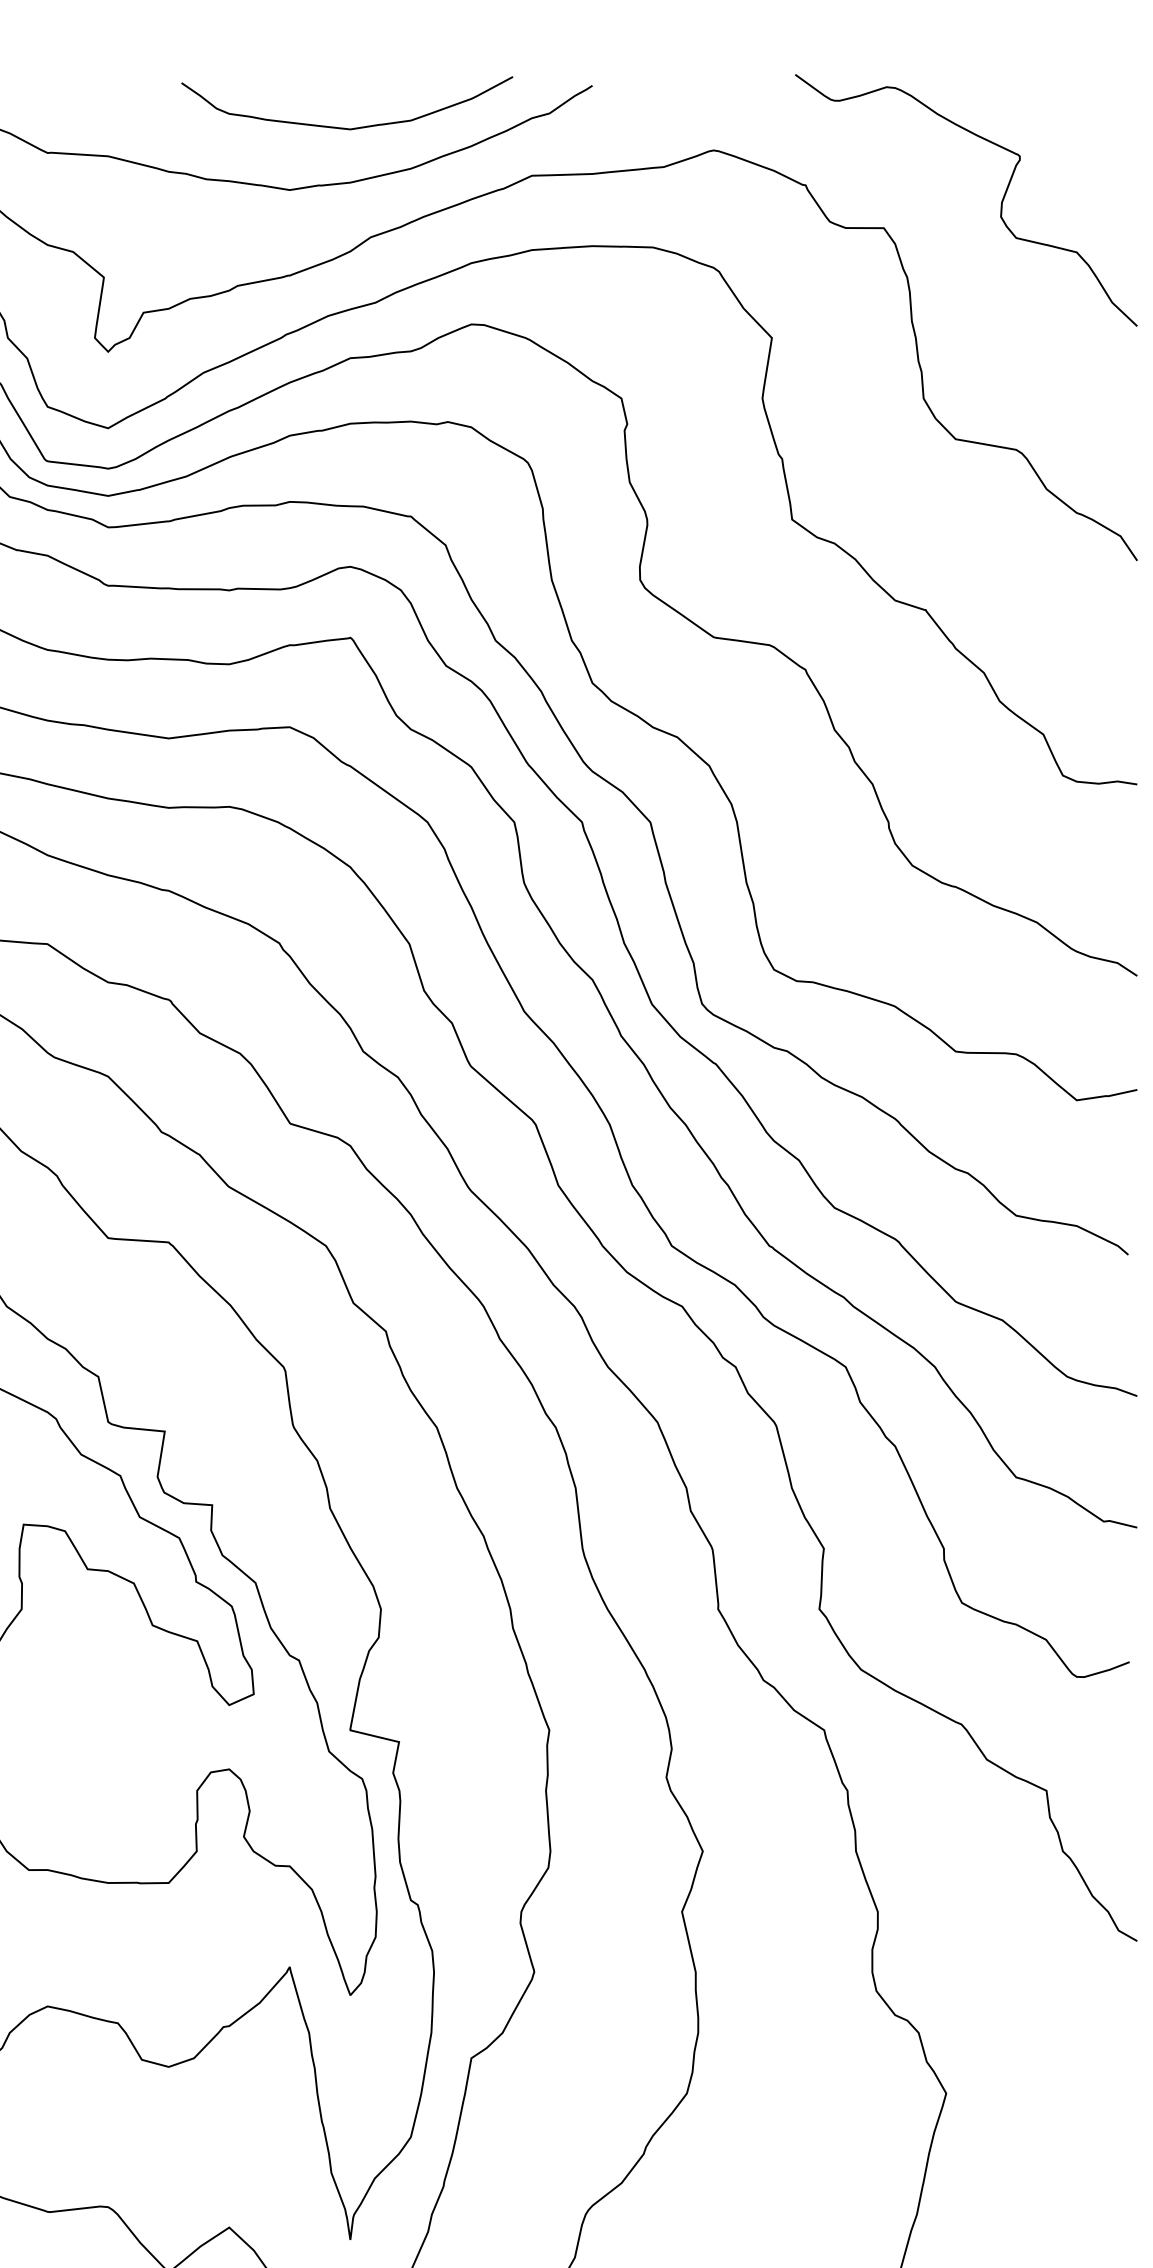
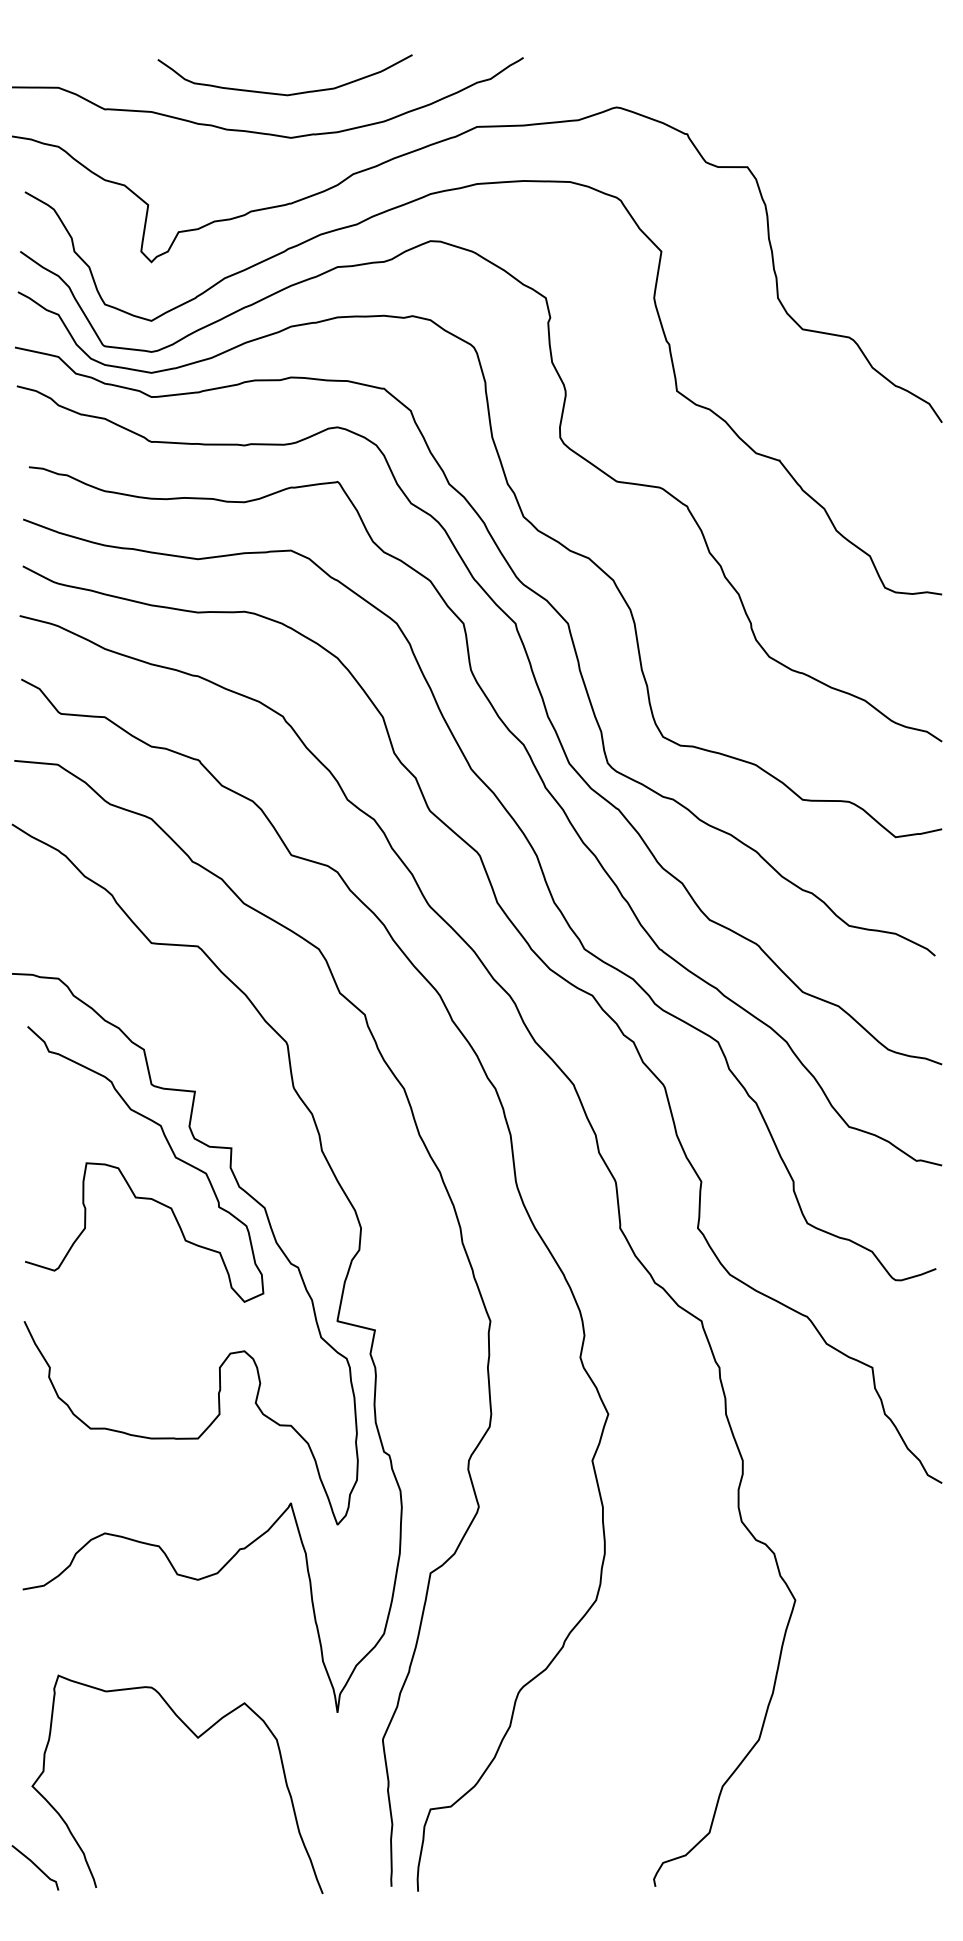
curve: (343, 127) -> (282, 93), moved
curve: (1001, 201) -> (837, 146), removed

